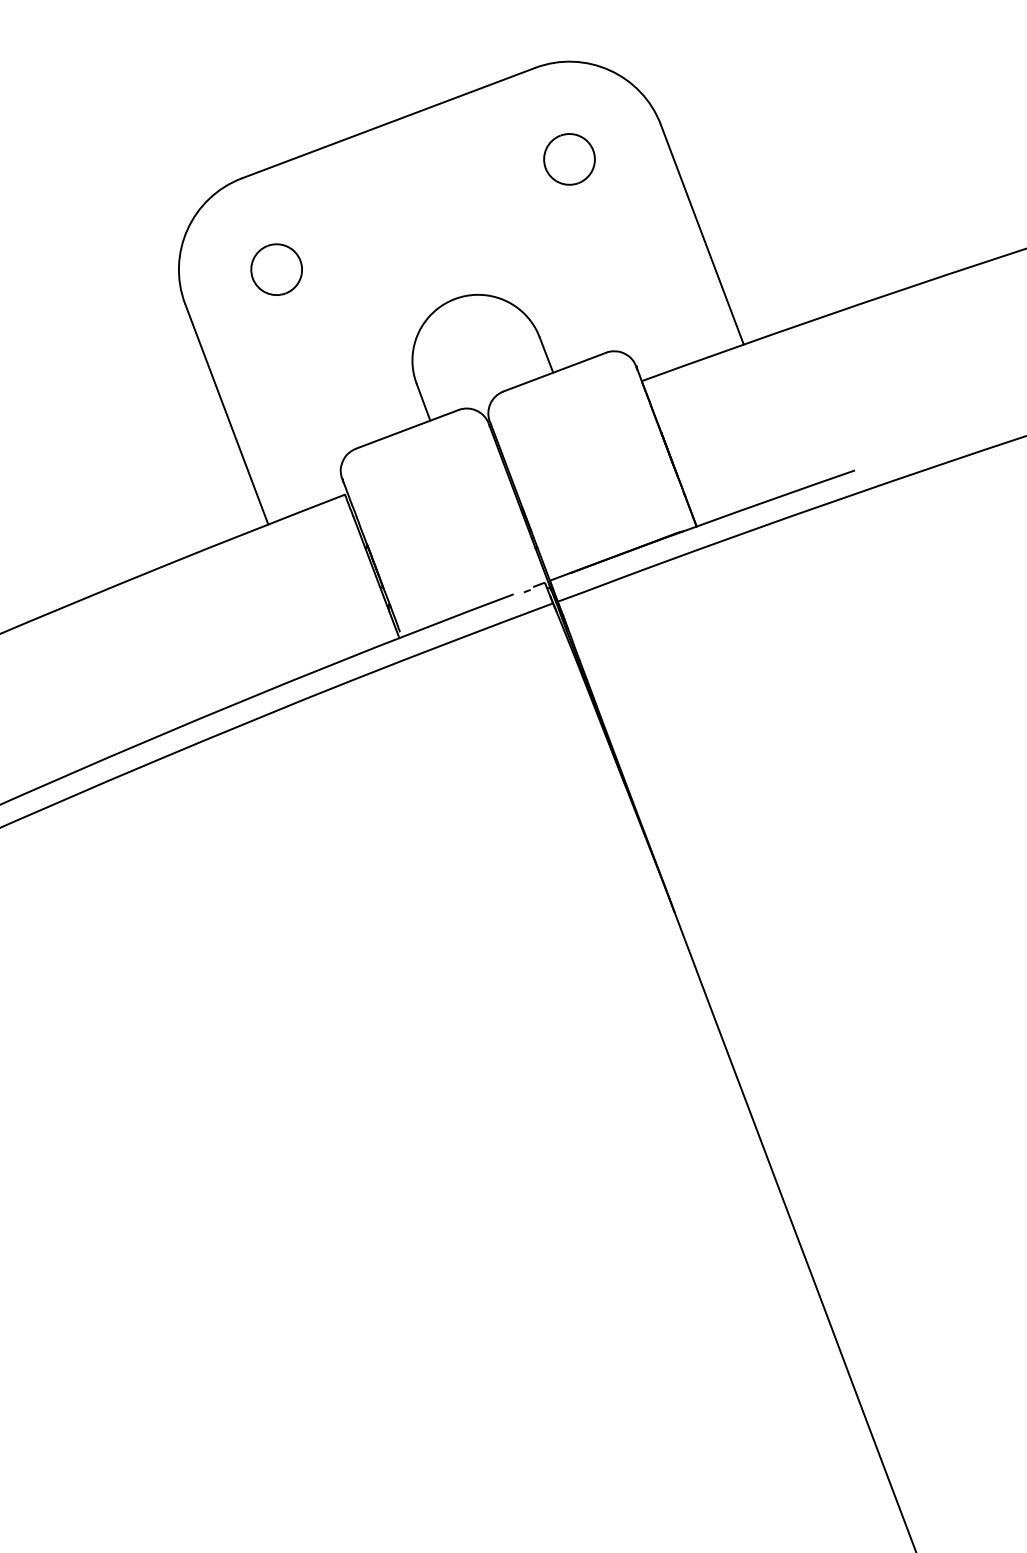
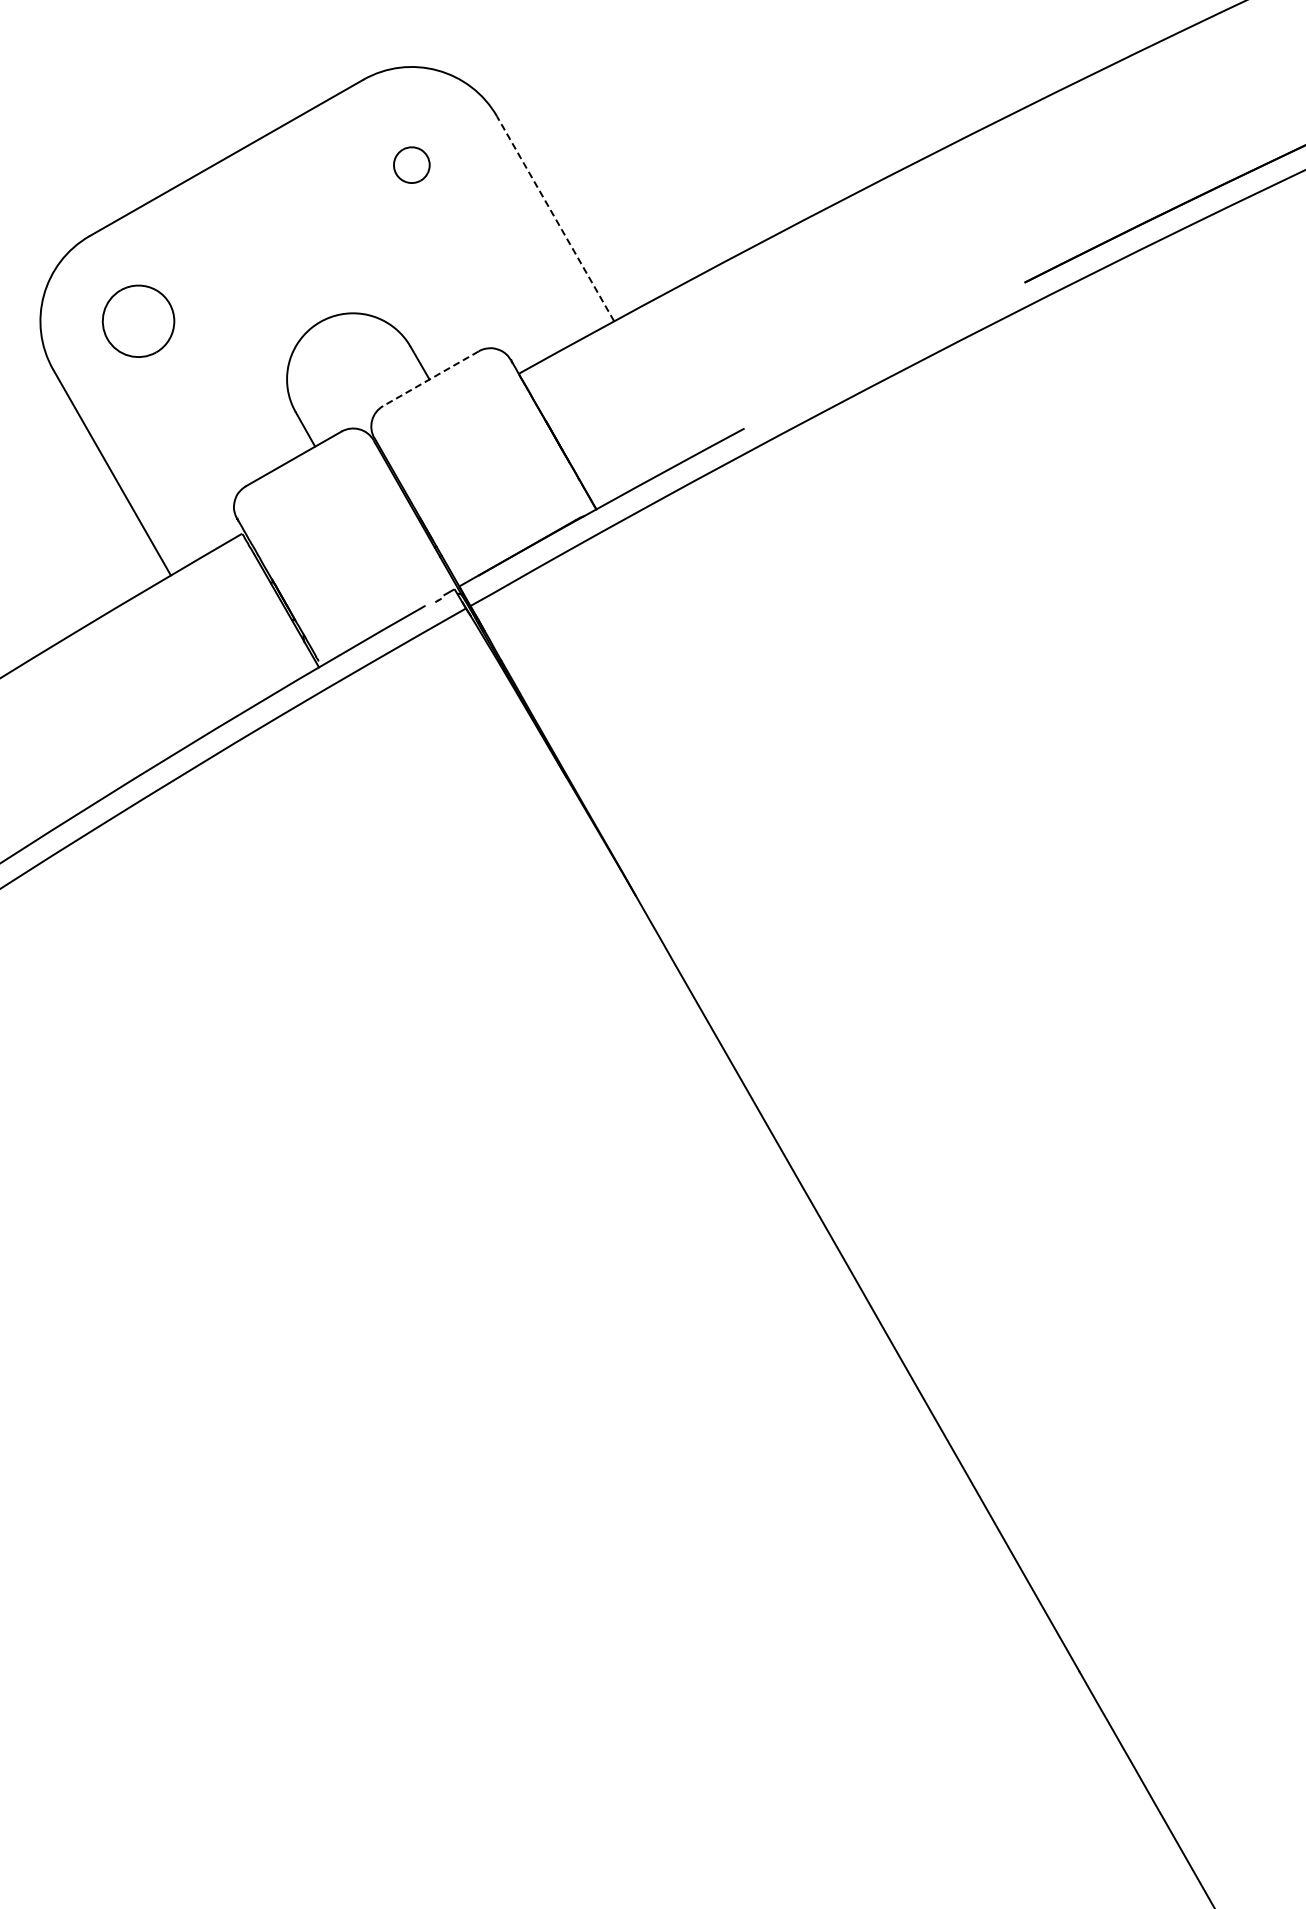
part: (569, 158) -> (411, 164), size x0.7
line: (702, 234) -> (555, 218), solid -> dashed
part: (276, 268) -> (138, 320), size x1.4
line: (554, 372) -> (430, 379), solid -> dashed

